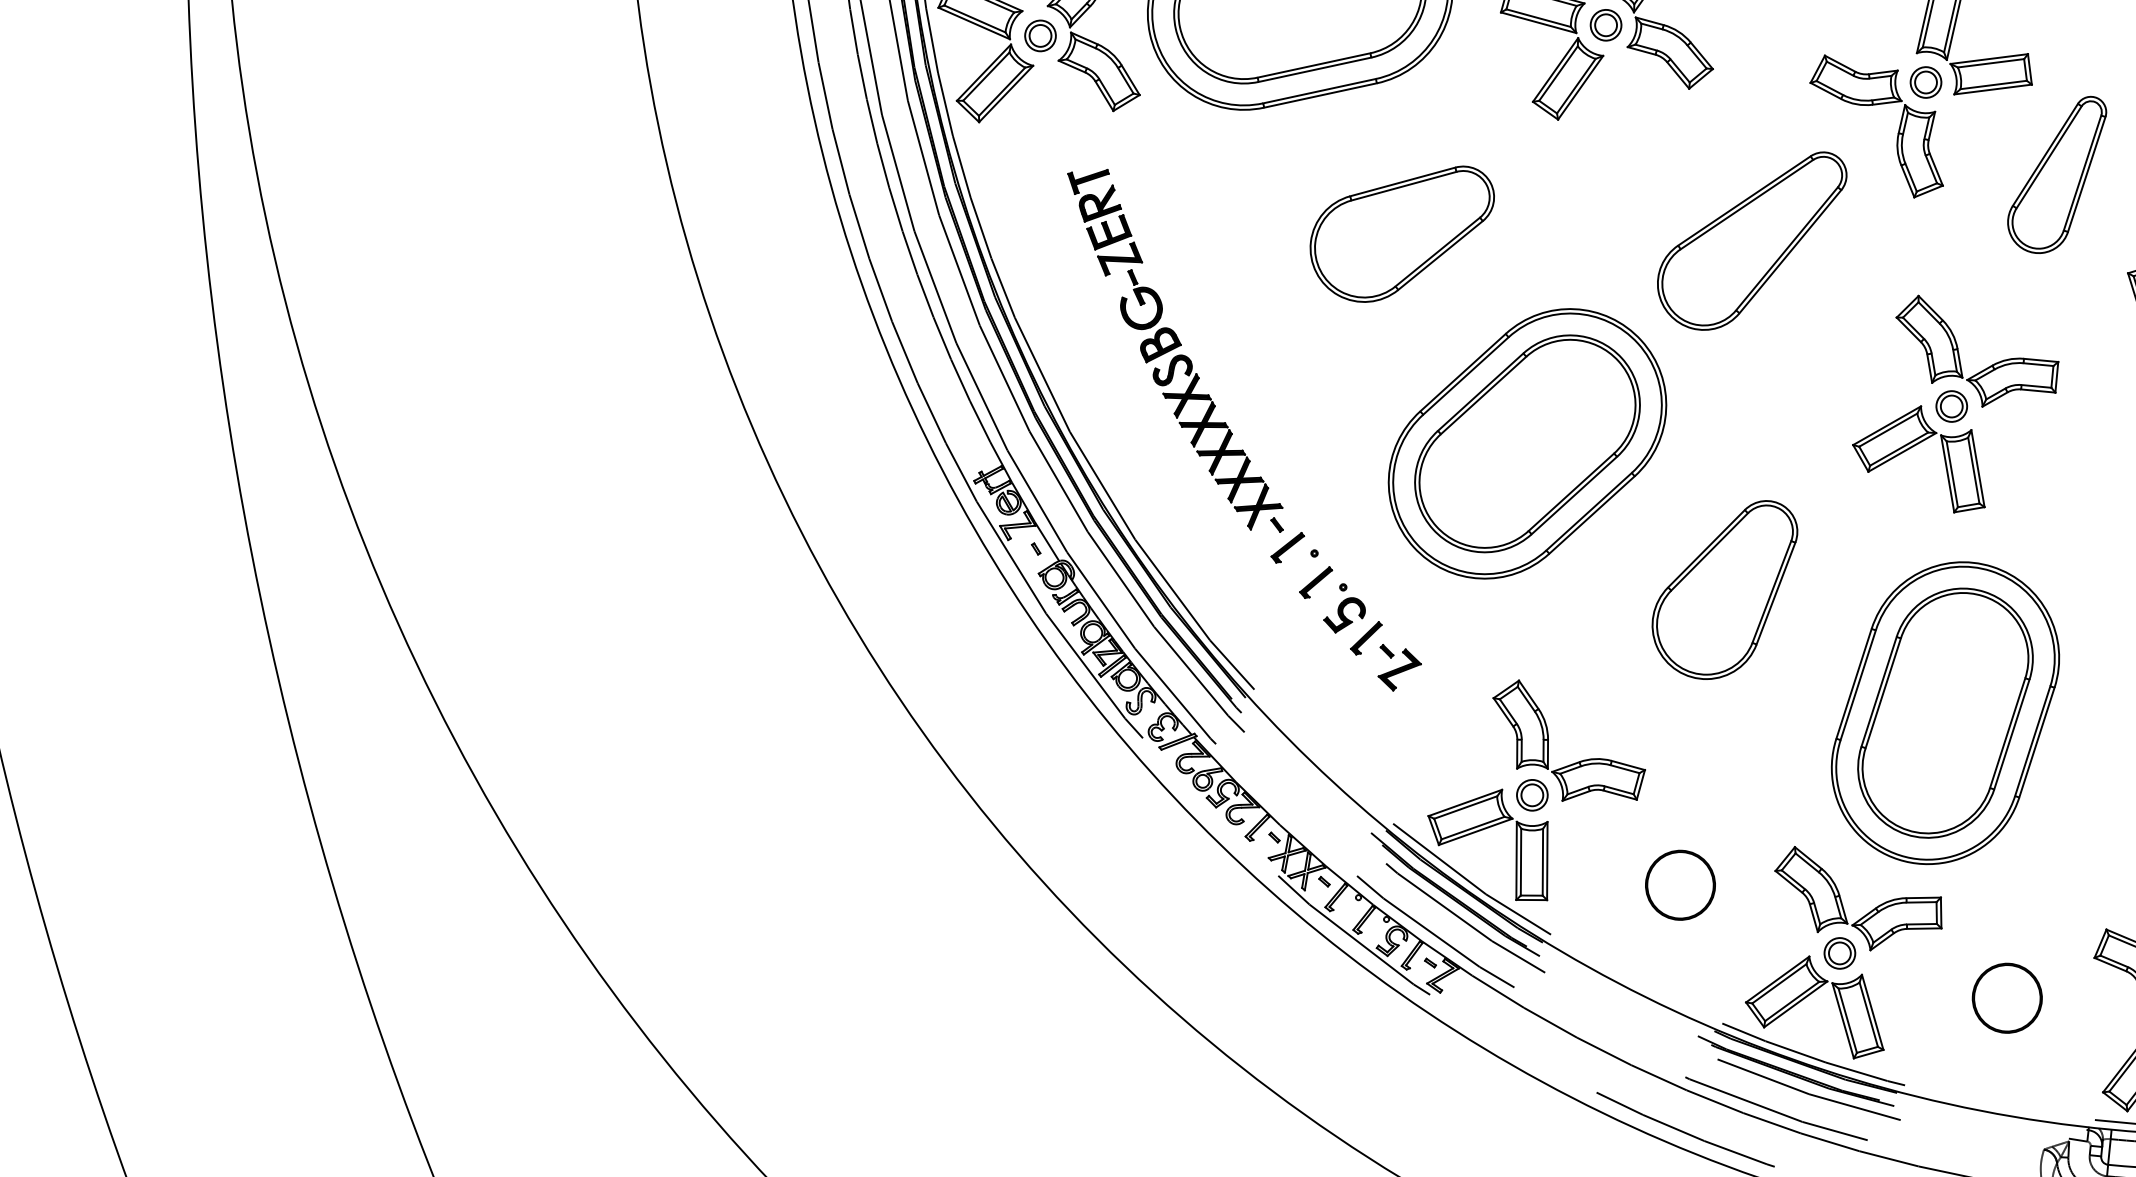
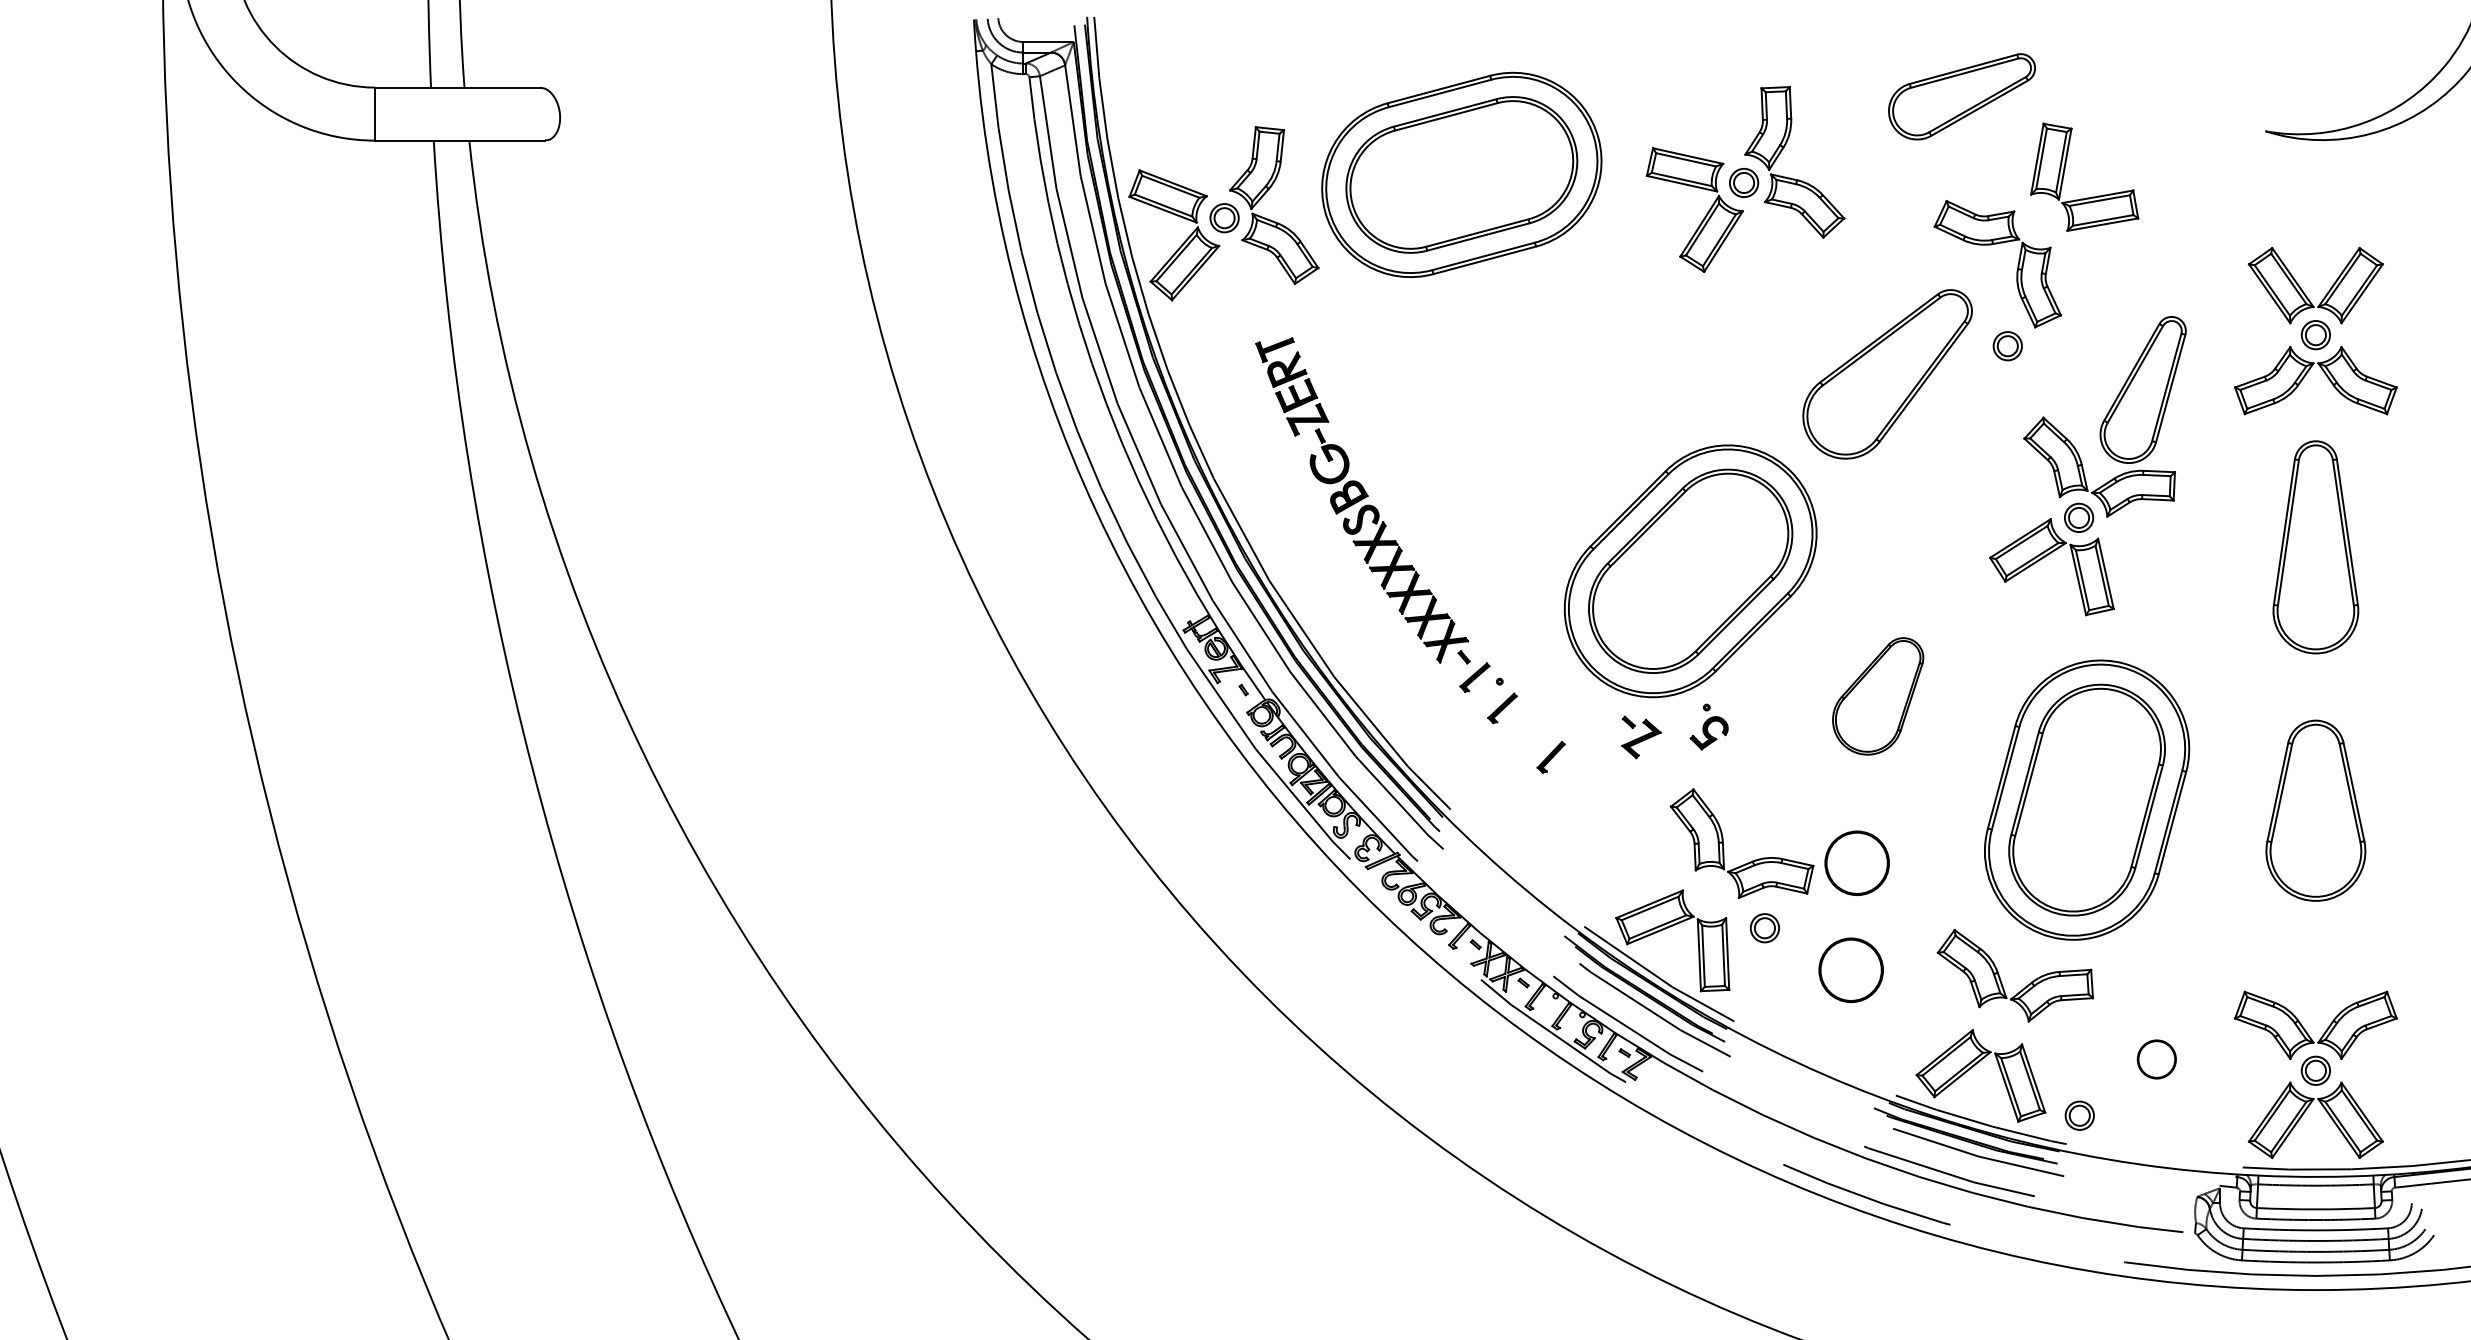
part: (1925, 82) -> (2007, 346), moved
part: (2056, 174) -> (2142, 389), moved
part: (1401, 233) -> (1565, 383), removed
part: (1723, 589) -> (1877, 696), size x0.7
part: (1344, 608) -> (1708, 726), moved
part: (1399, 668) -> (1641, 737), moved
part: (1691, 768) -> (1856, 862), added
part: (1531, 795) -> (1764, 928), moved
part: (1839, 953) -> (2079, 1115), moved
part: (2007, 998) -> (2156, 1059), size x0.6

